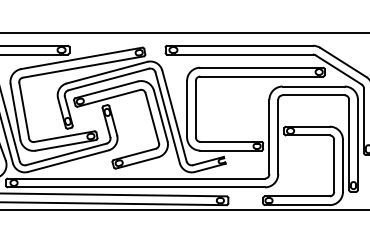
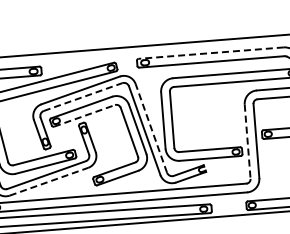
line: (240, 45) -> (211, 52), solid -> dashed
line: (108, 79) -> (82, 97), solid -> dashed
line: (109, 98) -> (85, 115), solid -> dashed
line: (174, 115) -> (151, 127), solid -> dashed
line: (269, 137) -> (247, 142), solid -> dashed
line: (68, 161) -> (49, 182), solid -> dashed

